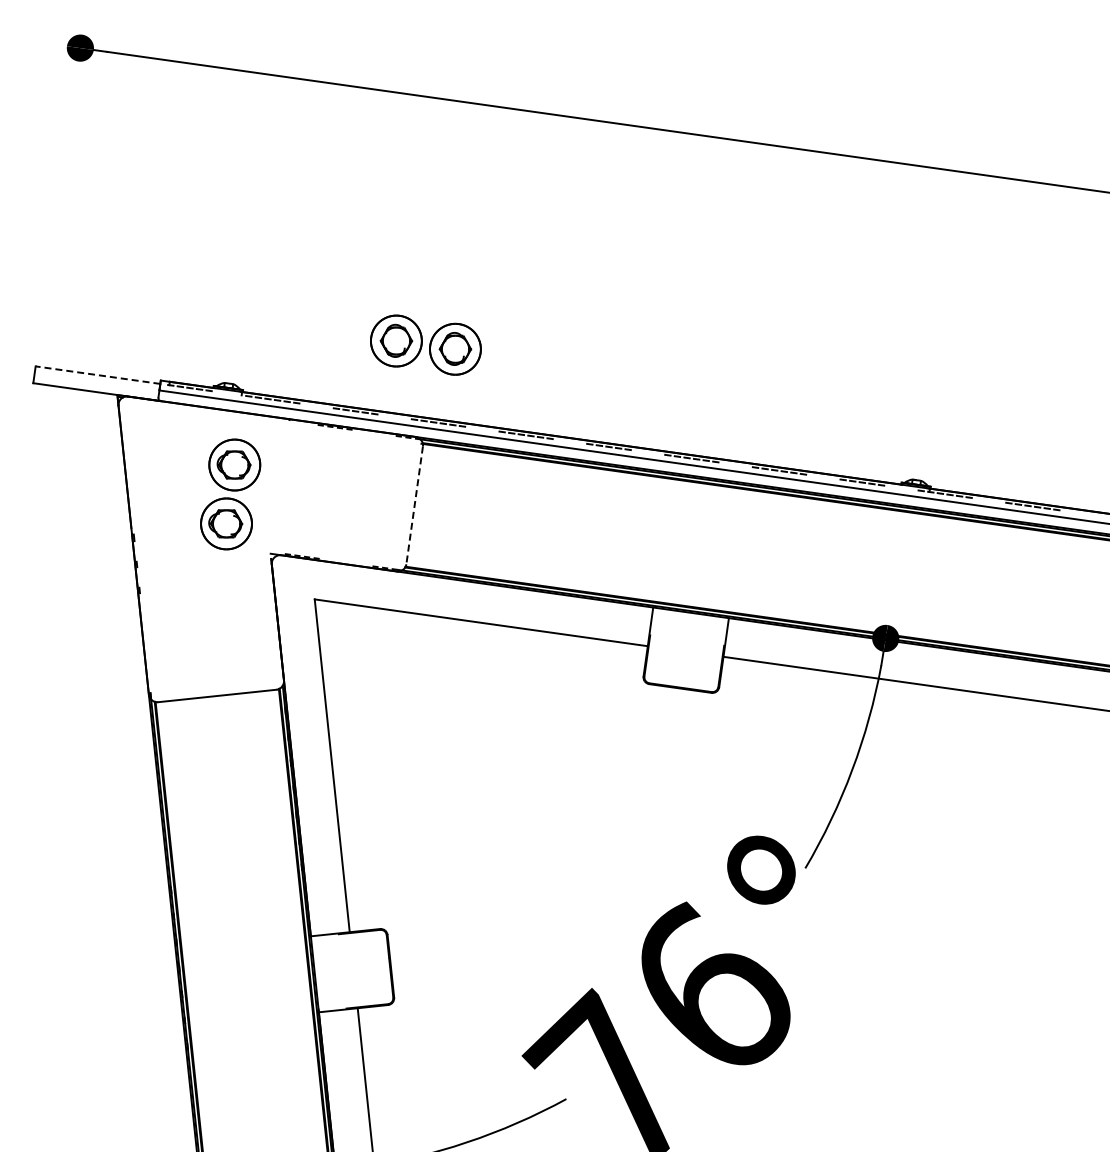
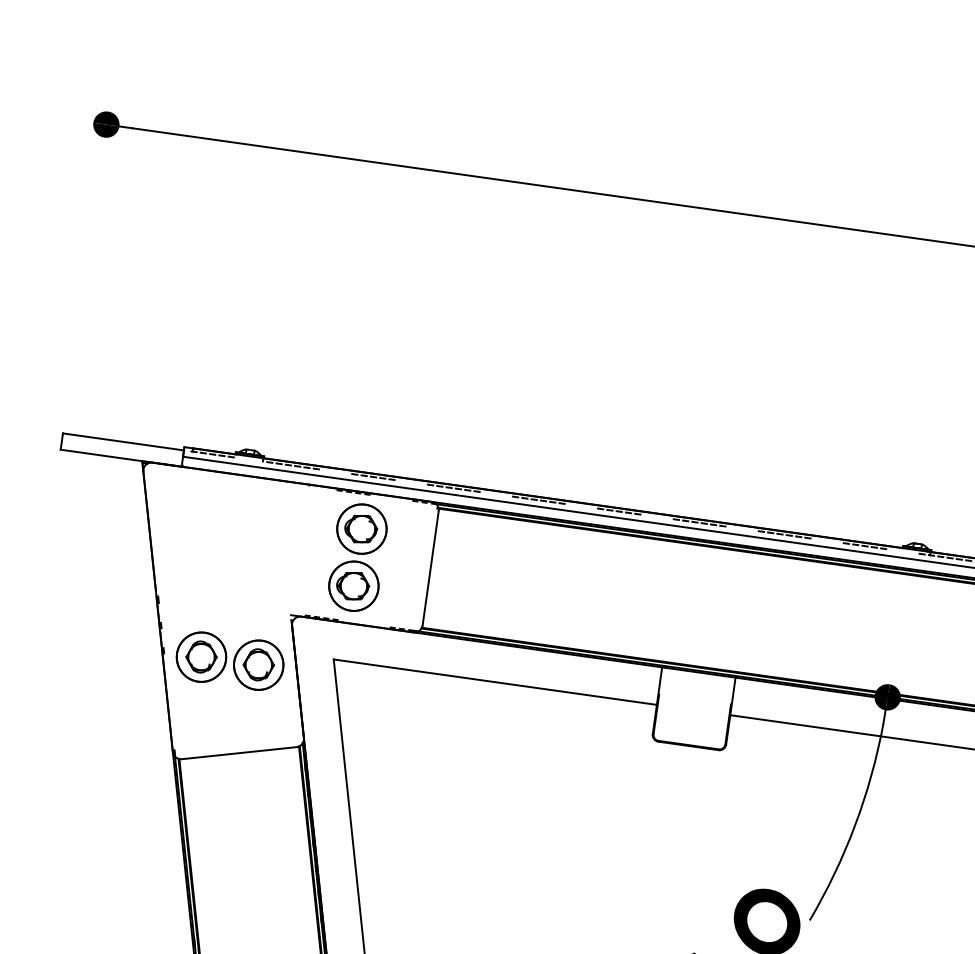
part: (425, 344) -> (229, 660), moved
line: (98, 375) -> (123, 442), dashed -> solid
part: (230, 494) -> (357, 557), moved
line: (414, 505) -> (430, 568), dashed -> solid

